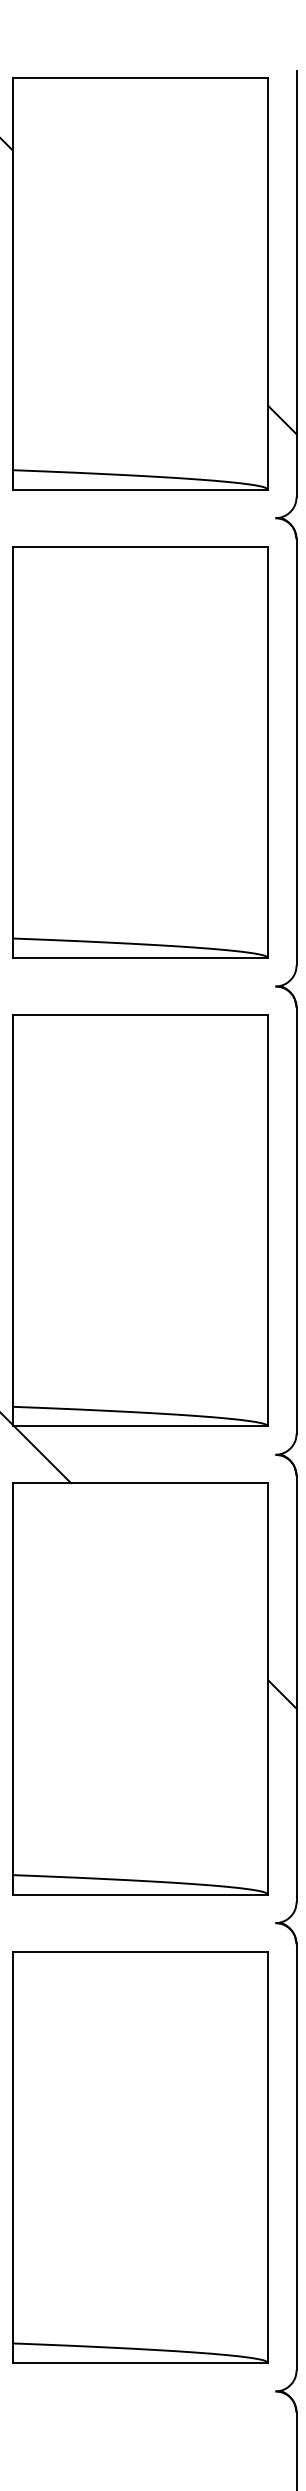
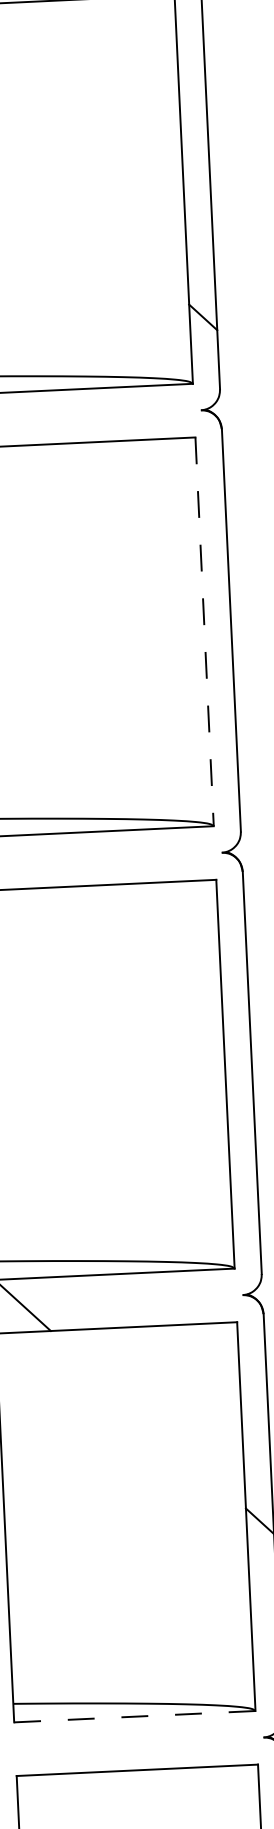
line: (268, 752) -> (204, 631), solid -> dashed
line: (140, 1894) -> (134, 1716), solid -> dashed

